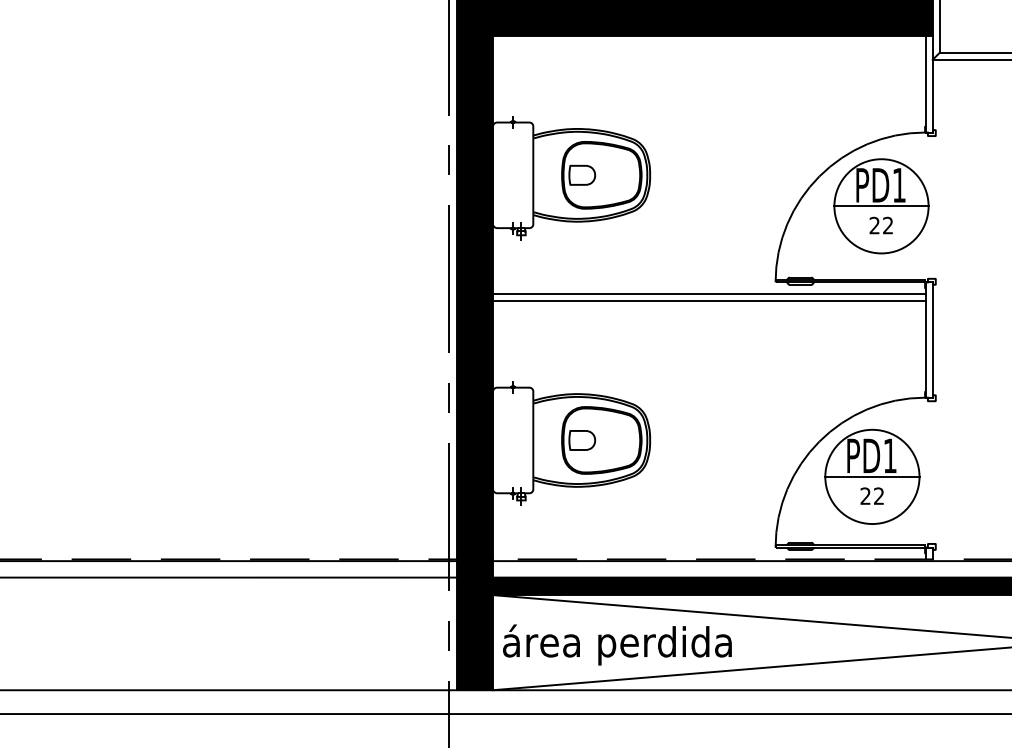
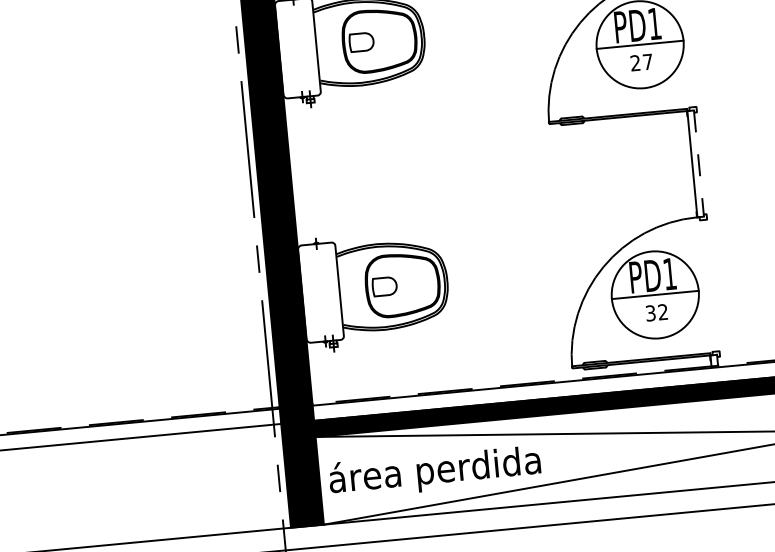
text: (888, 225) -> (648, 61), 22 -> 27
line: (708, 294) -> (488, 141), removed
line: (708, 301) -> (488, 147), removed
line: (932, 340) -> (698, 164), solid -> dashed
text: (865, 496) -> (650, 313), 22 -> 32

